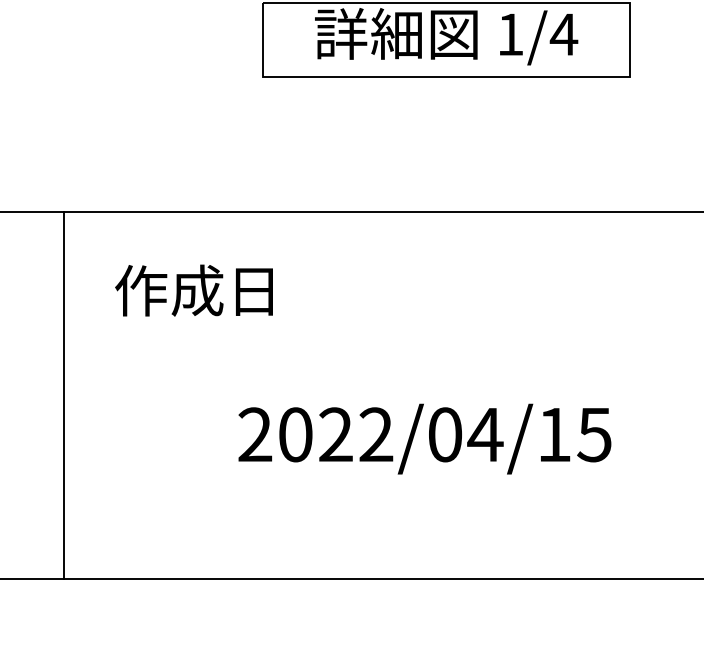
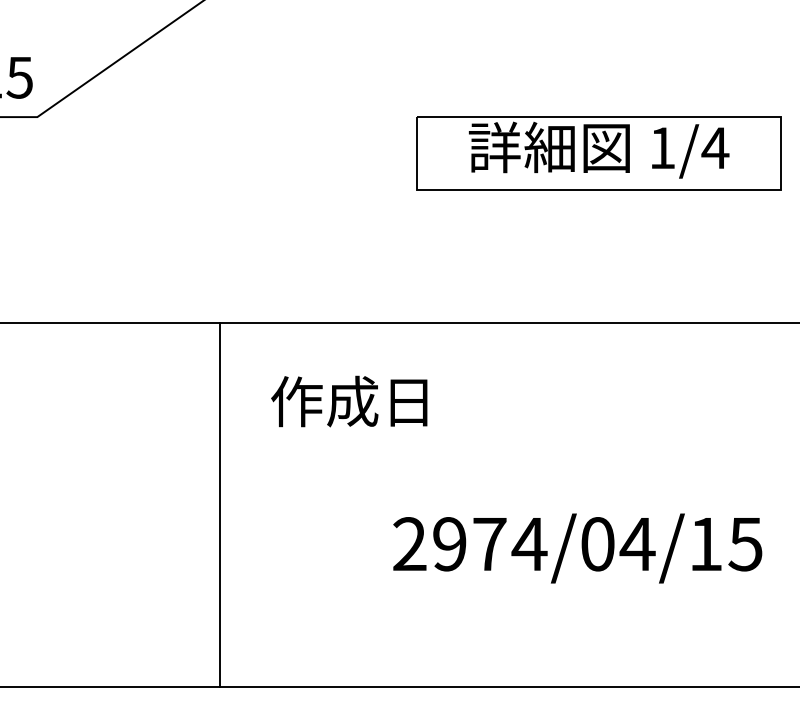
text: (336, 435) -> (490, 544), 2022/04/15 -> 2974/04/15

